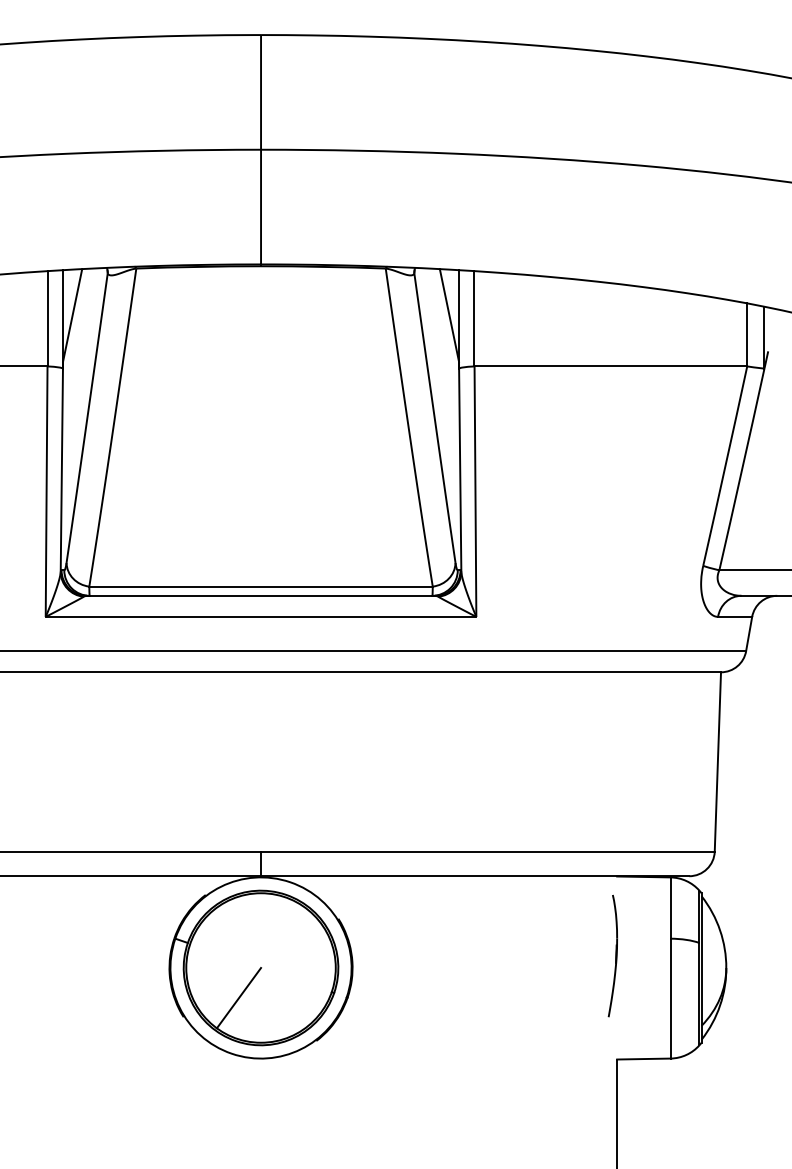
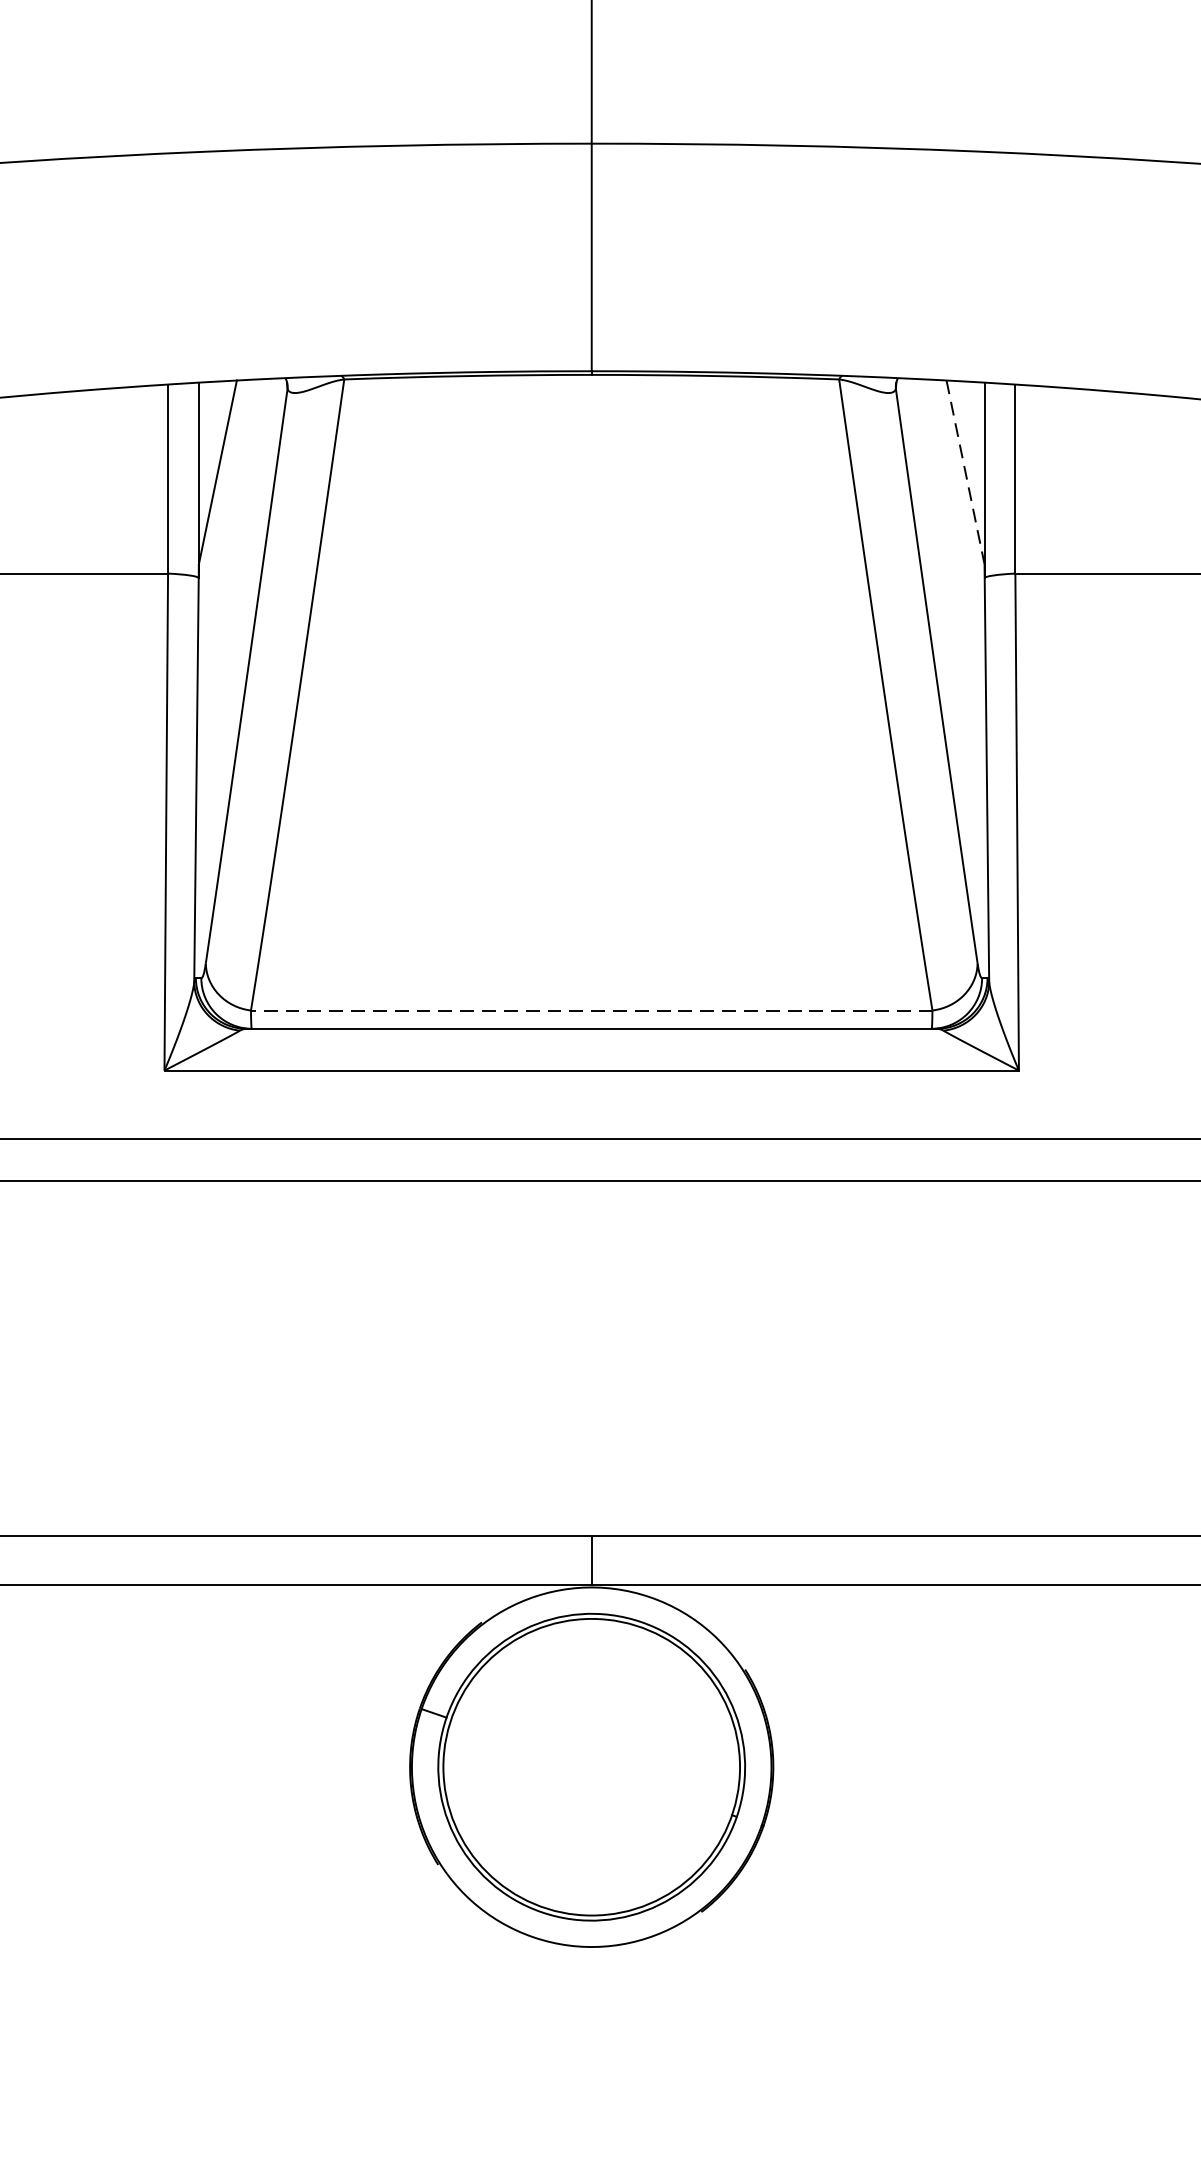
line: (449, 315) -> (965, 472), solid -> dashed
line: (261, 586) -> (592, 1010), solid -> dashed
line: (238, 998) -> (546, 1827), removed

